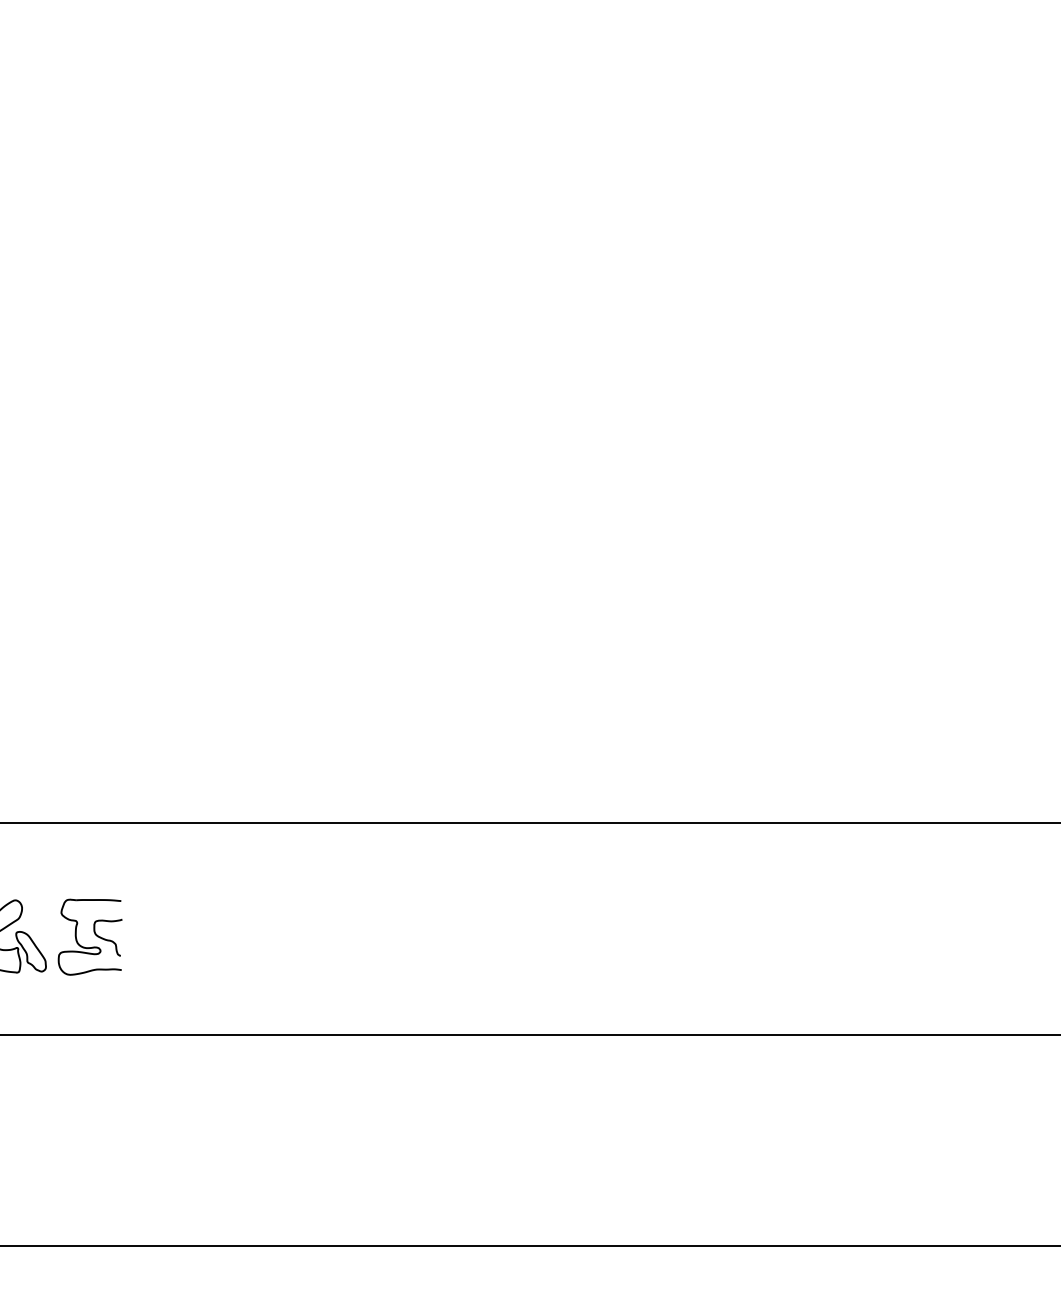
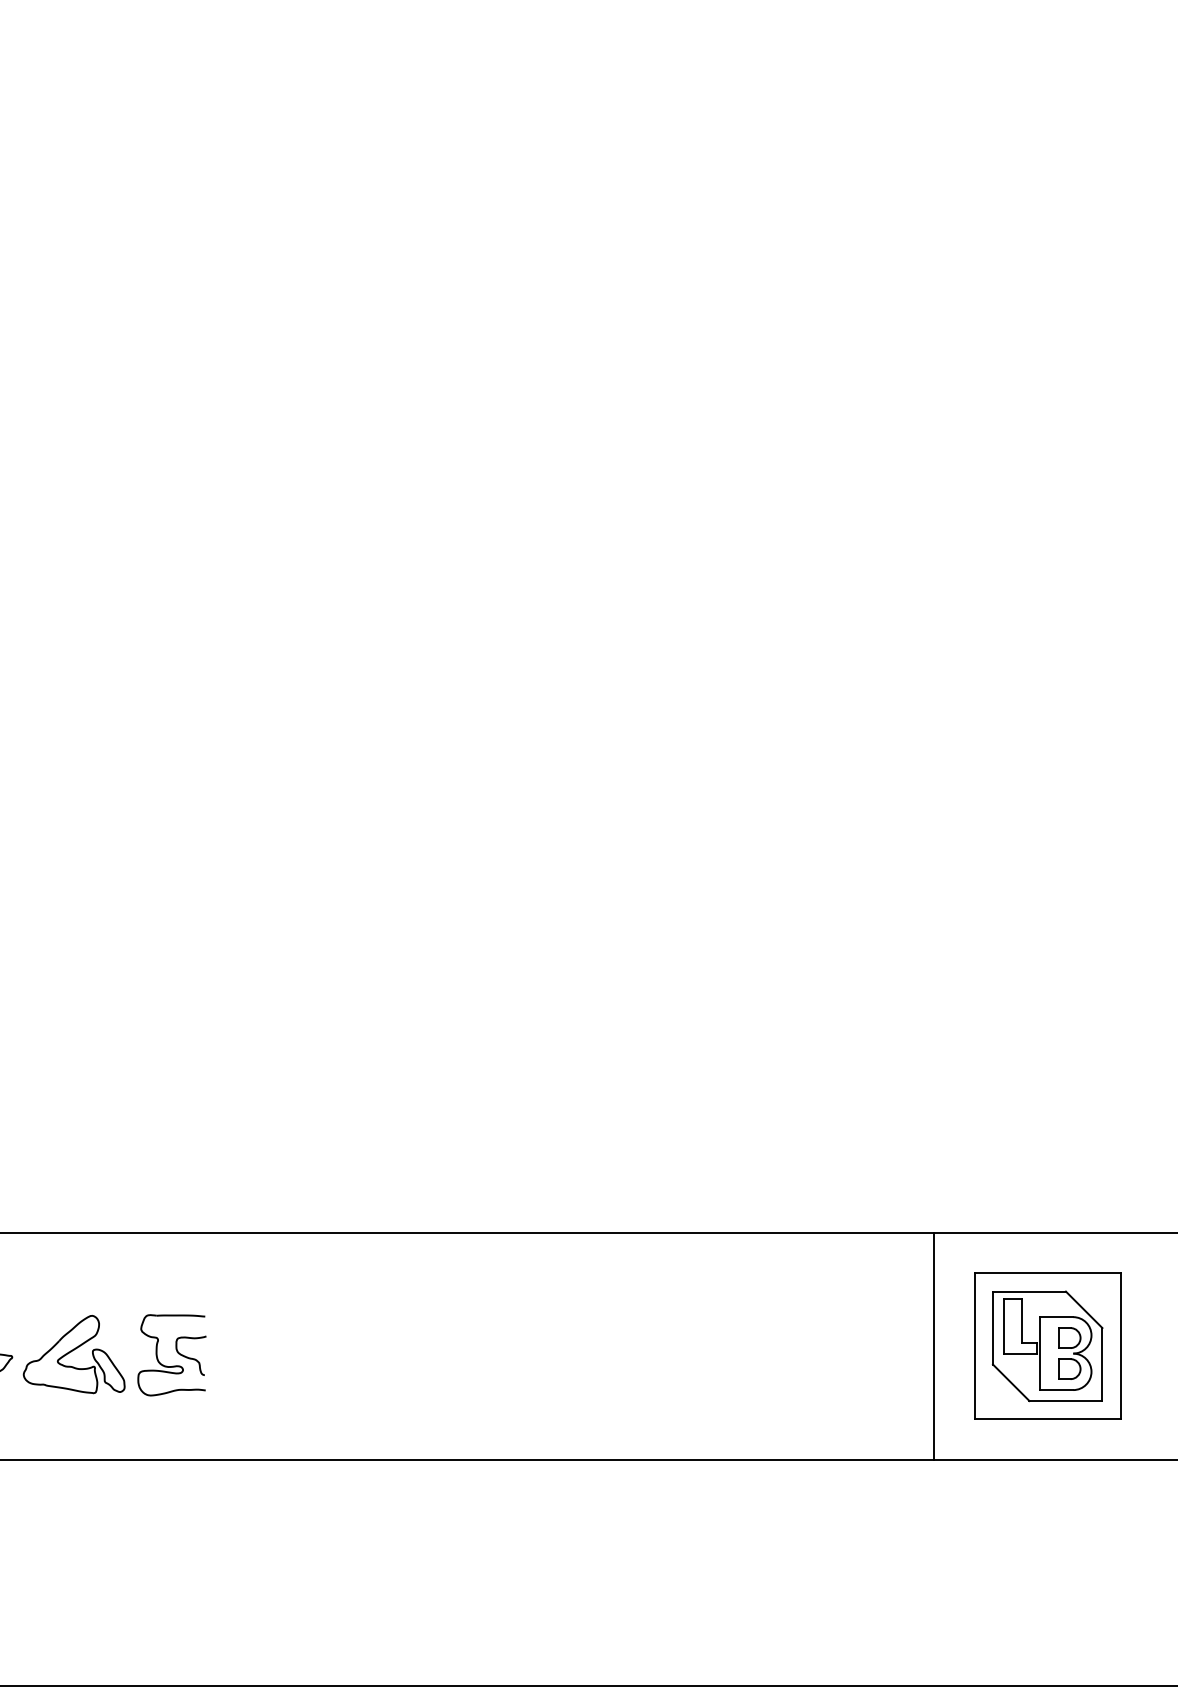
part: (908, 928) -> (1047, 1345), added
line: (802, 929) -> (934, 1346), added

